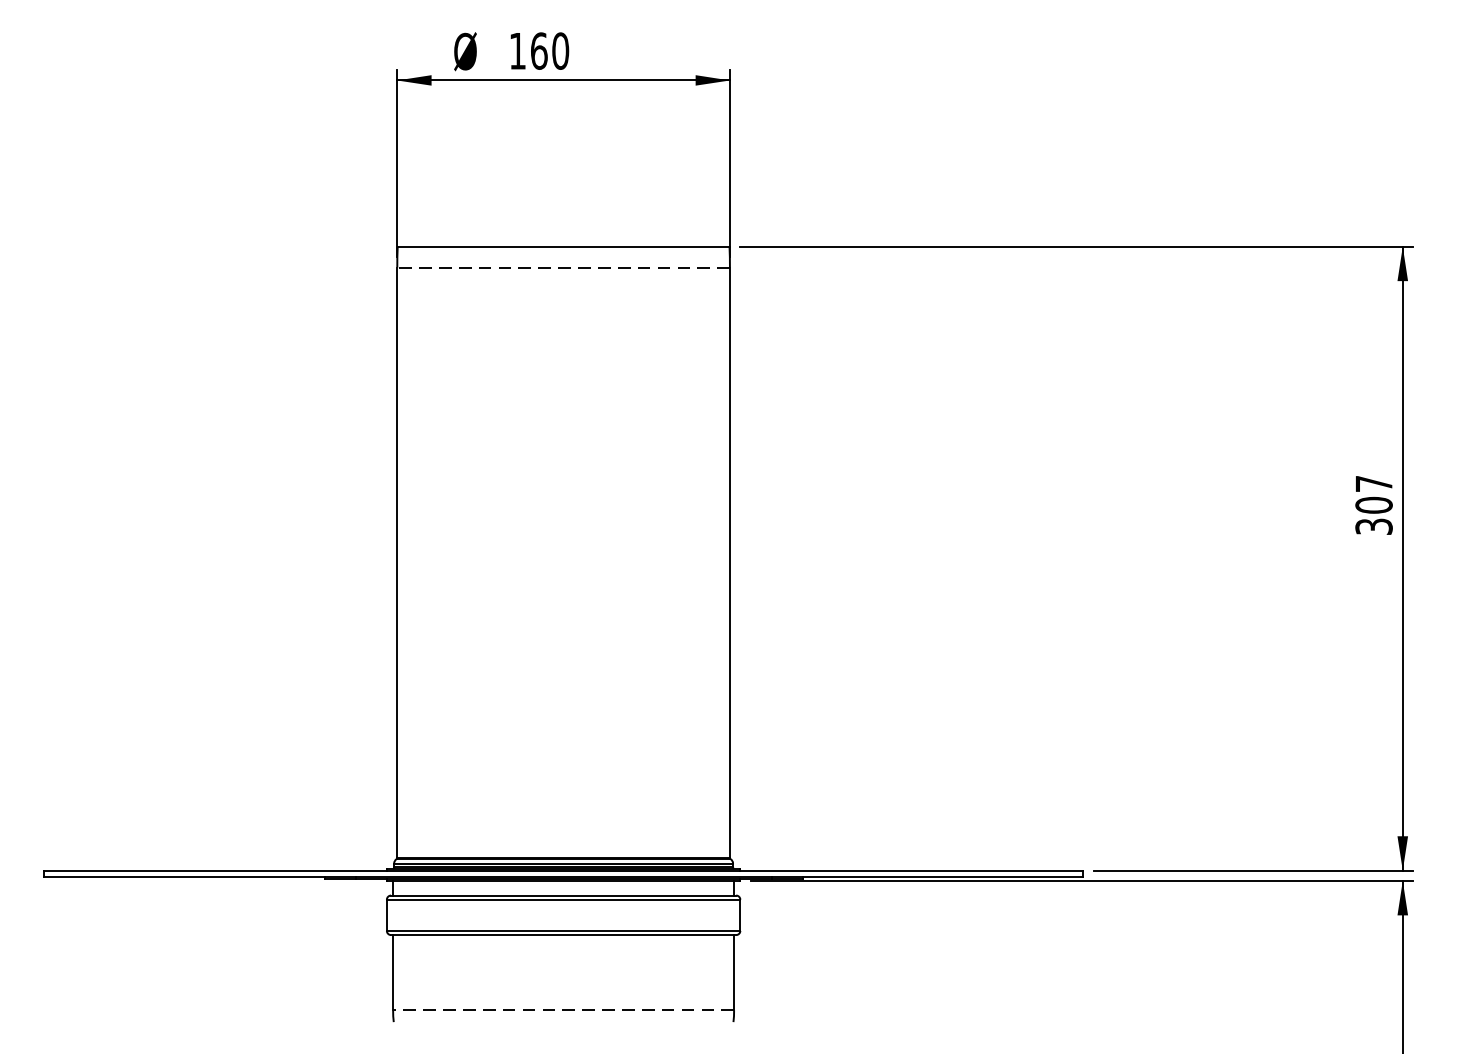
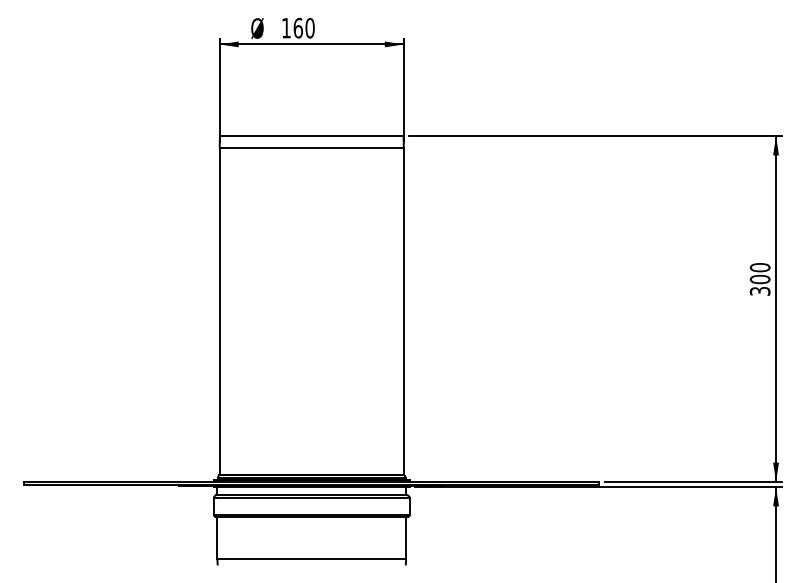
line: (563, 268) -> (311, 148), dashed -> solid
text: (1372, 483) -> (759, 267), 307 -> 300
line: (563, 1009) -> (311, 558), dashed -> solid

